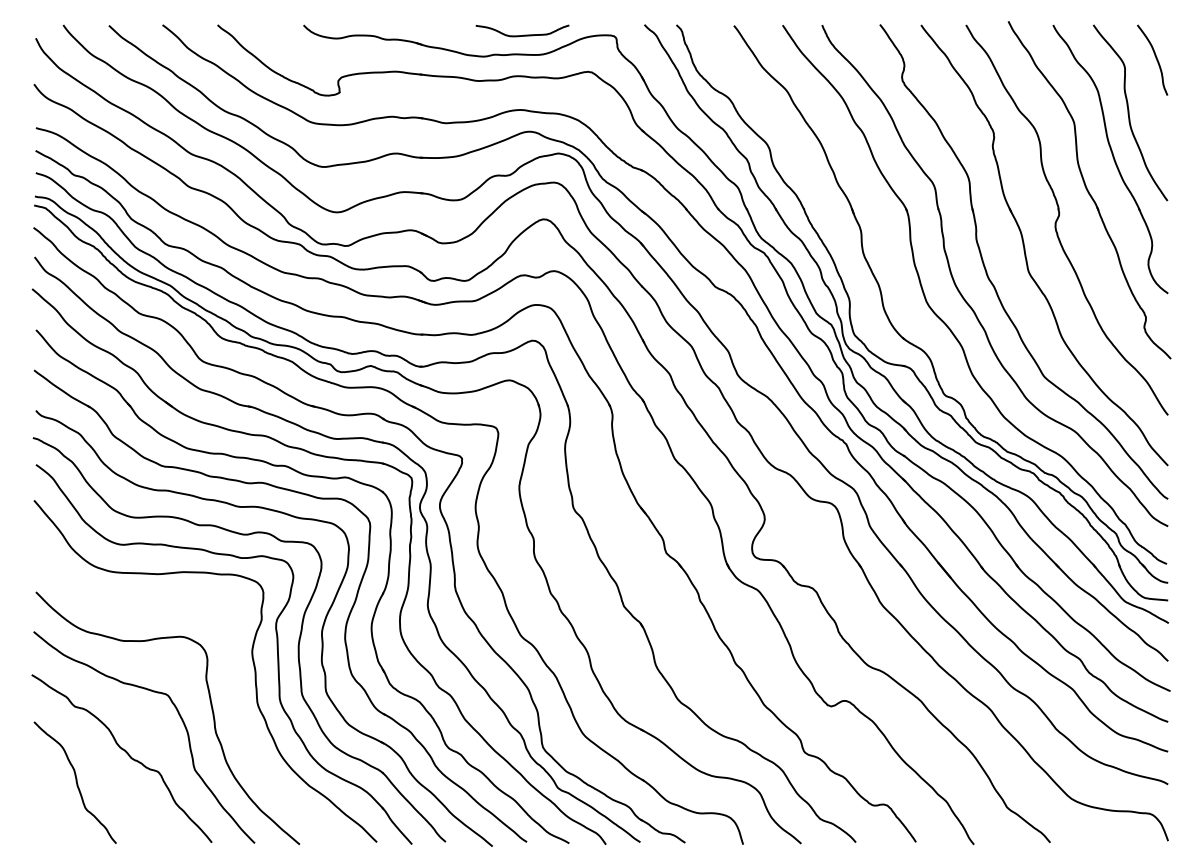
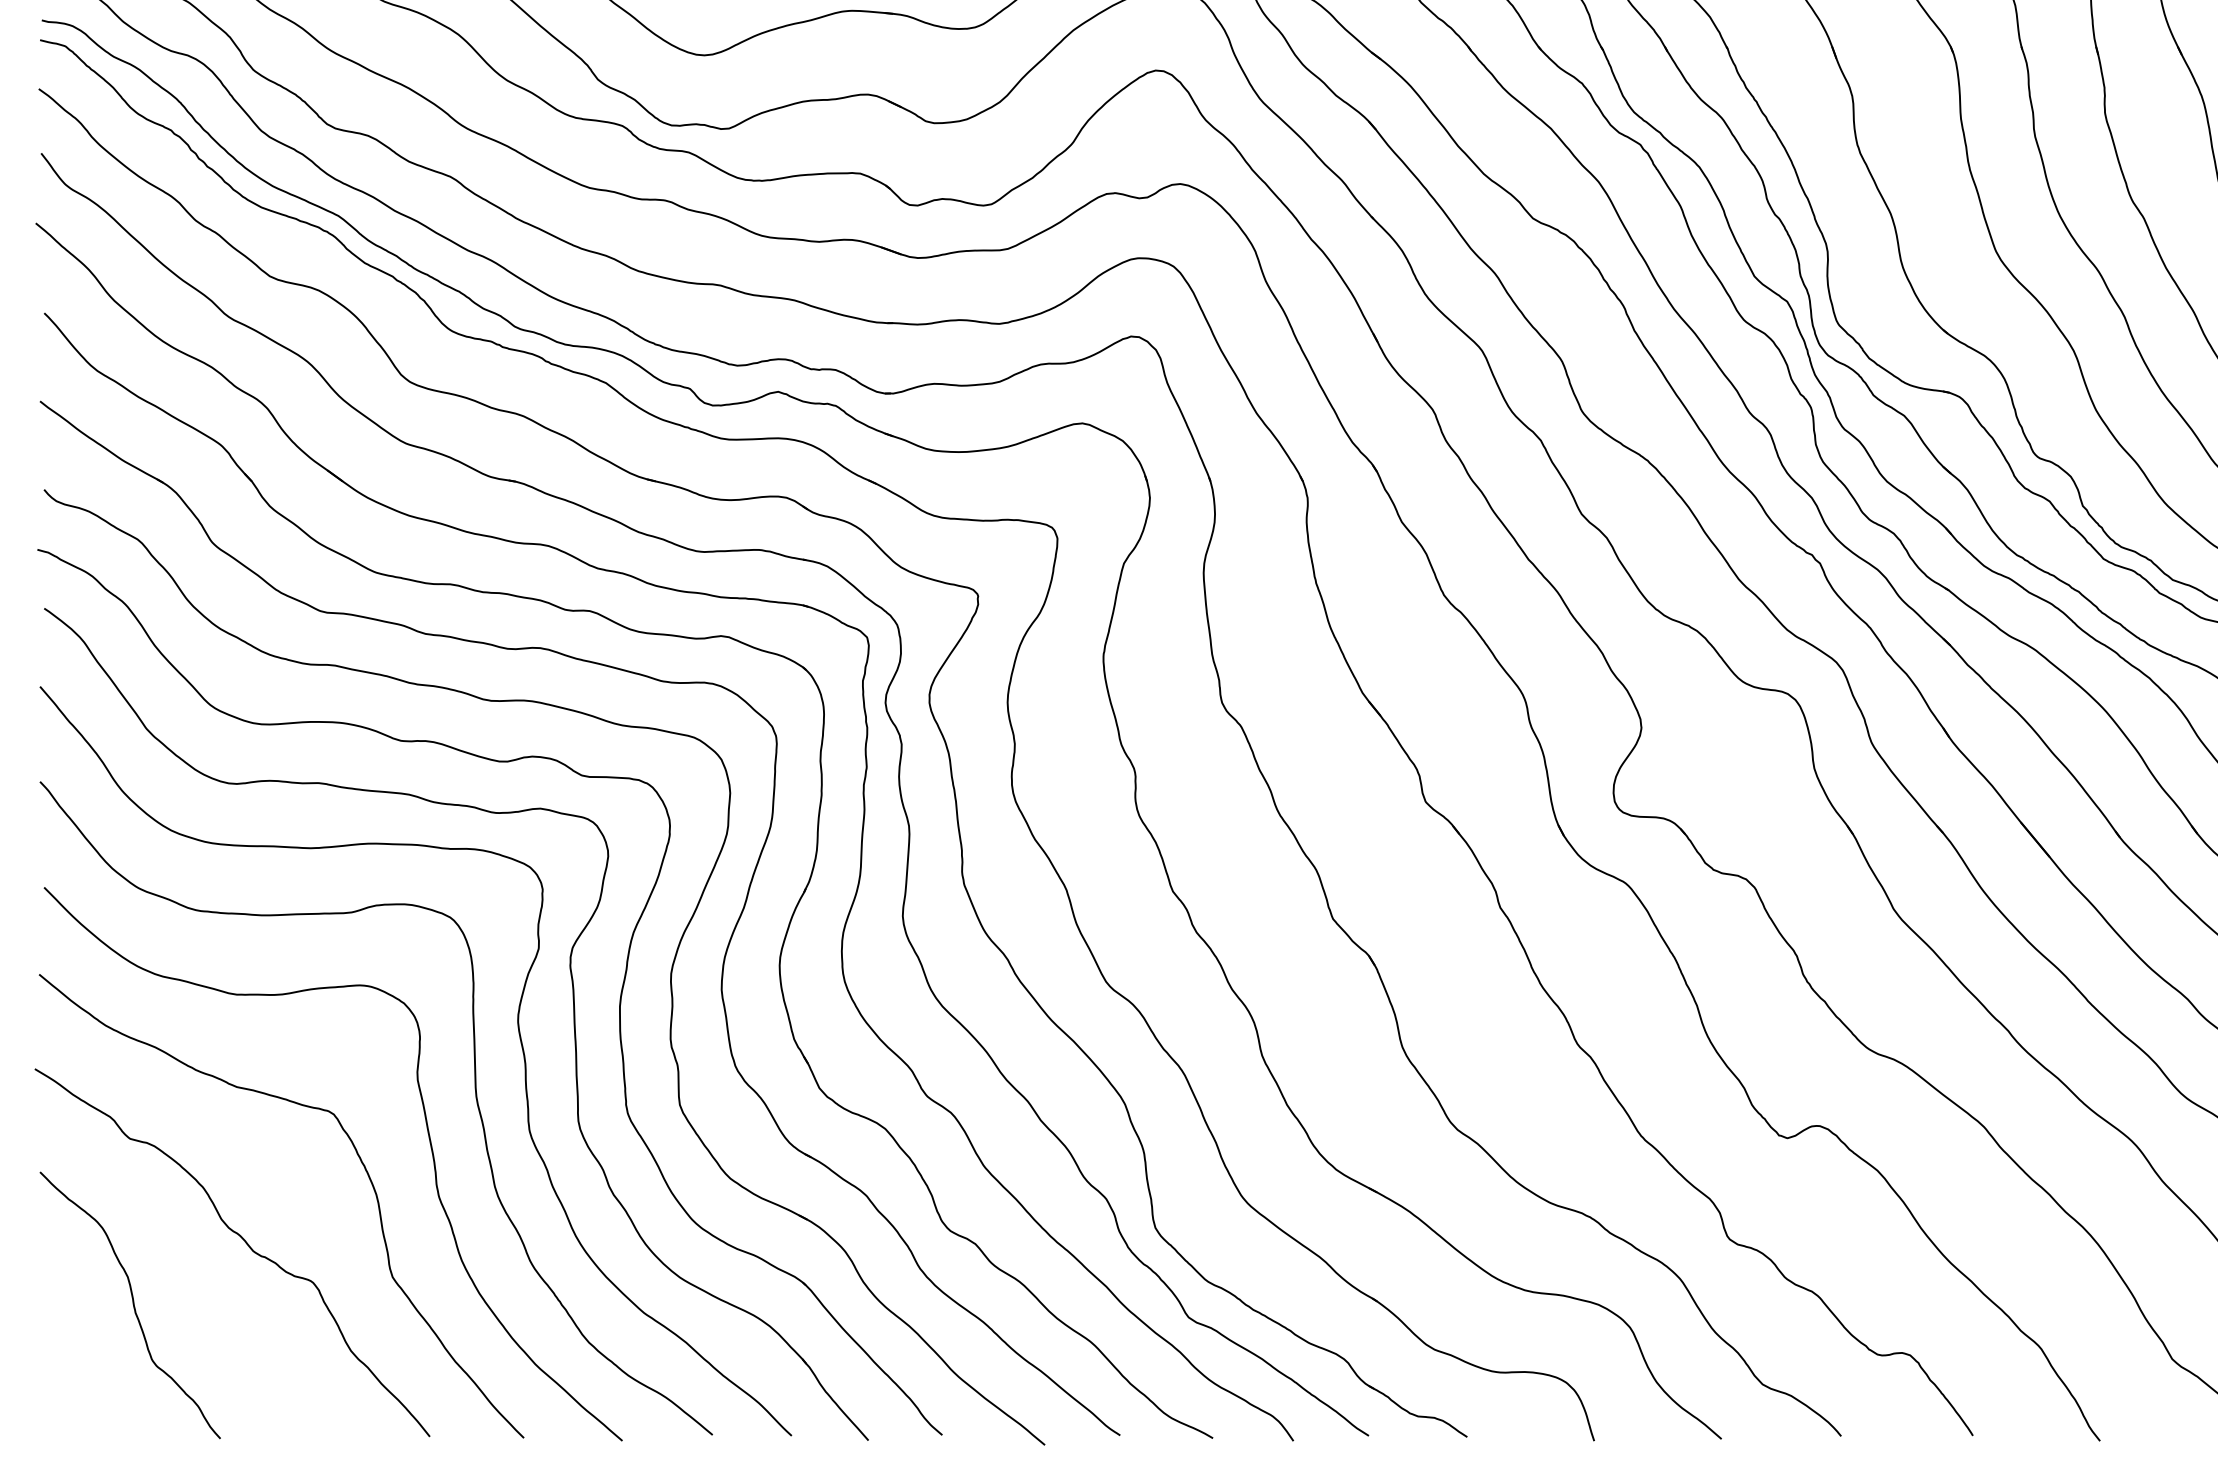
curve: (232, 690) -> (474, 1103), added

